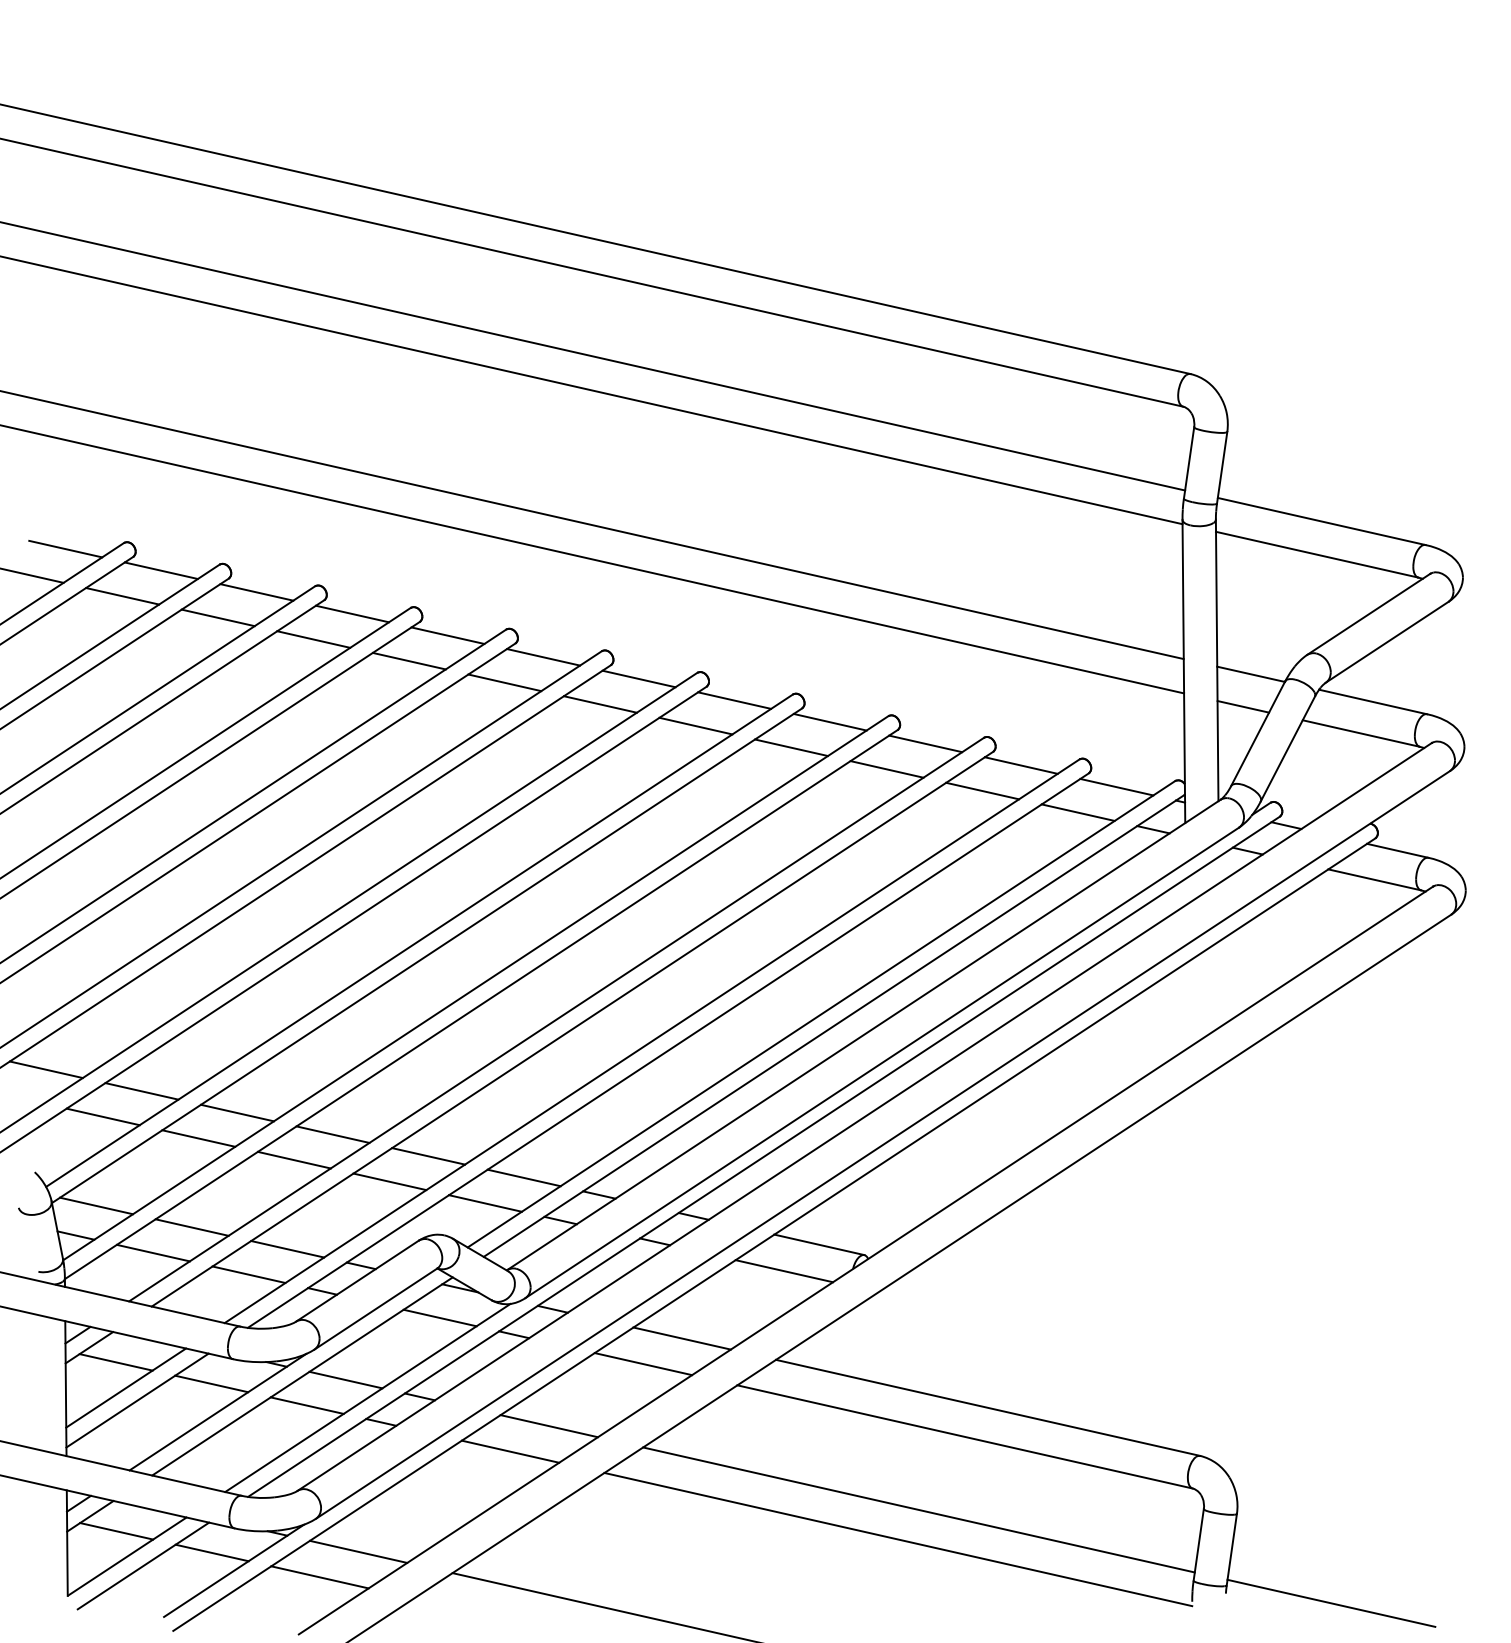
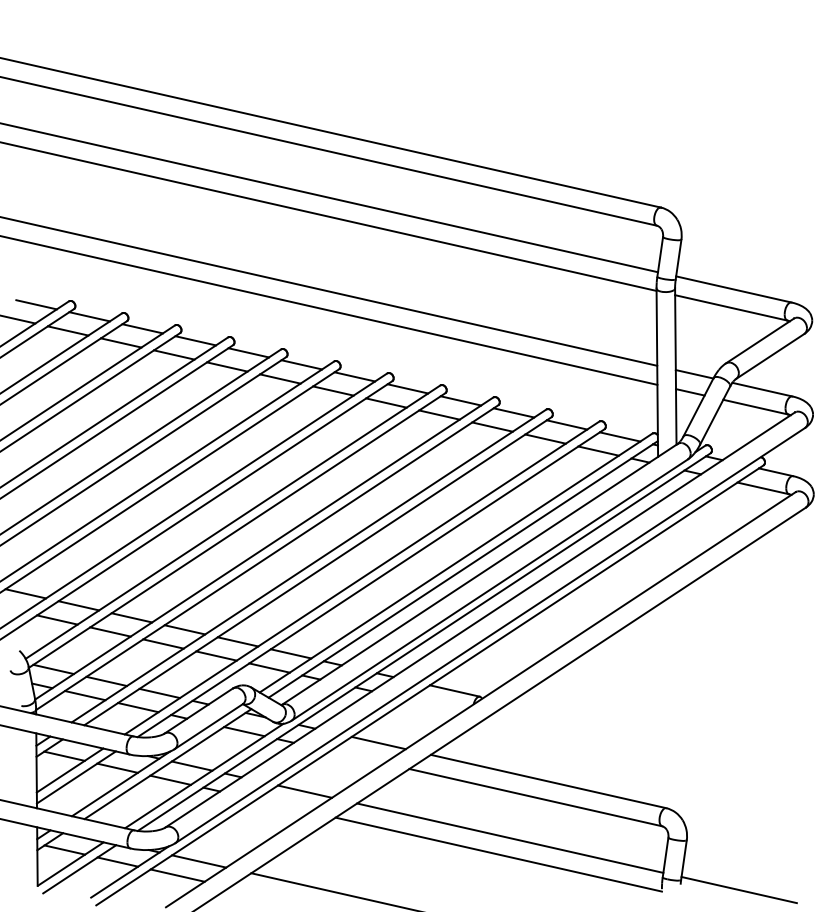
line: (784, 1270) -> (435, 705), removed
line: (643, 1364) -> (357, 757), removed
line: (510, 1451) -> (283, 805), removed

